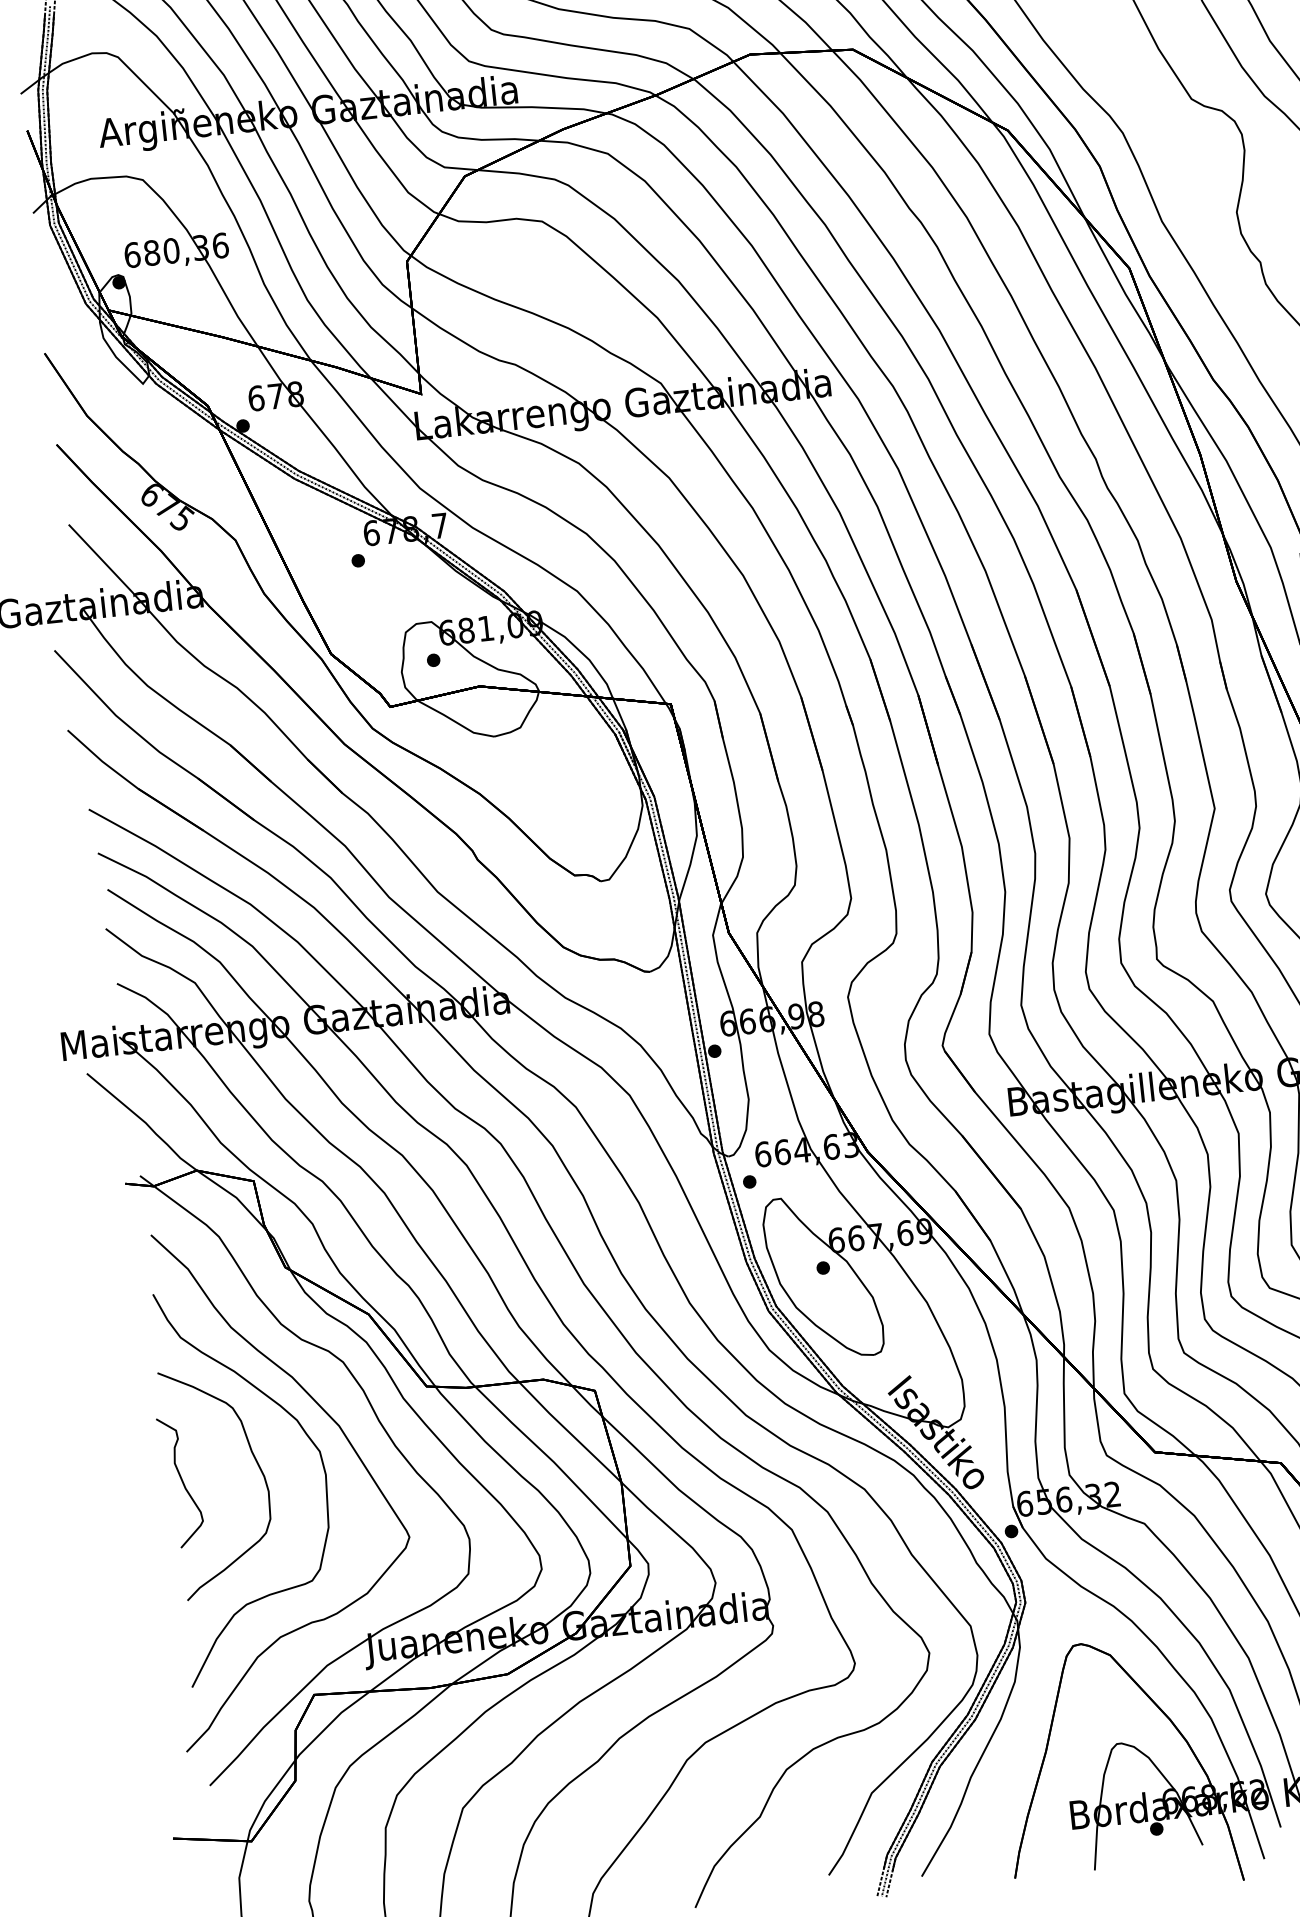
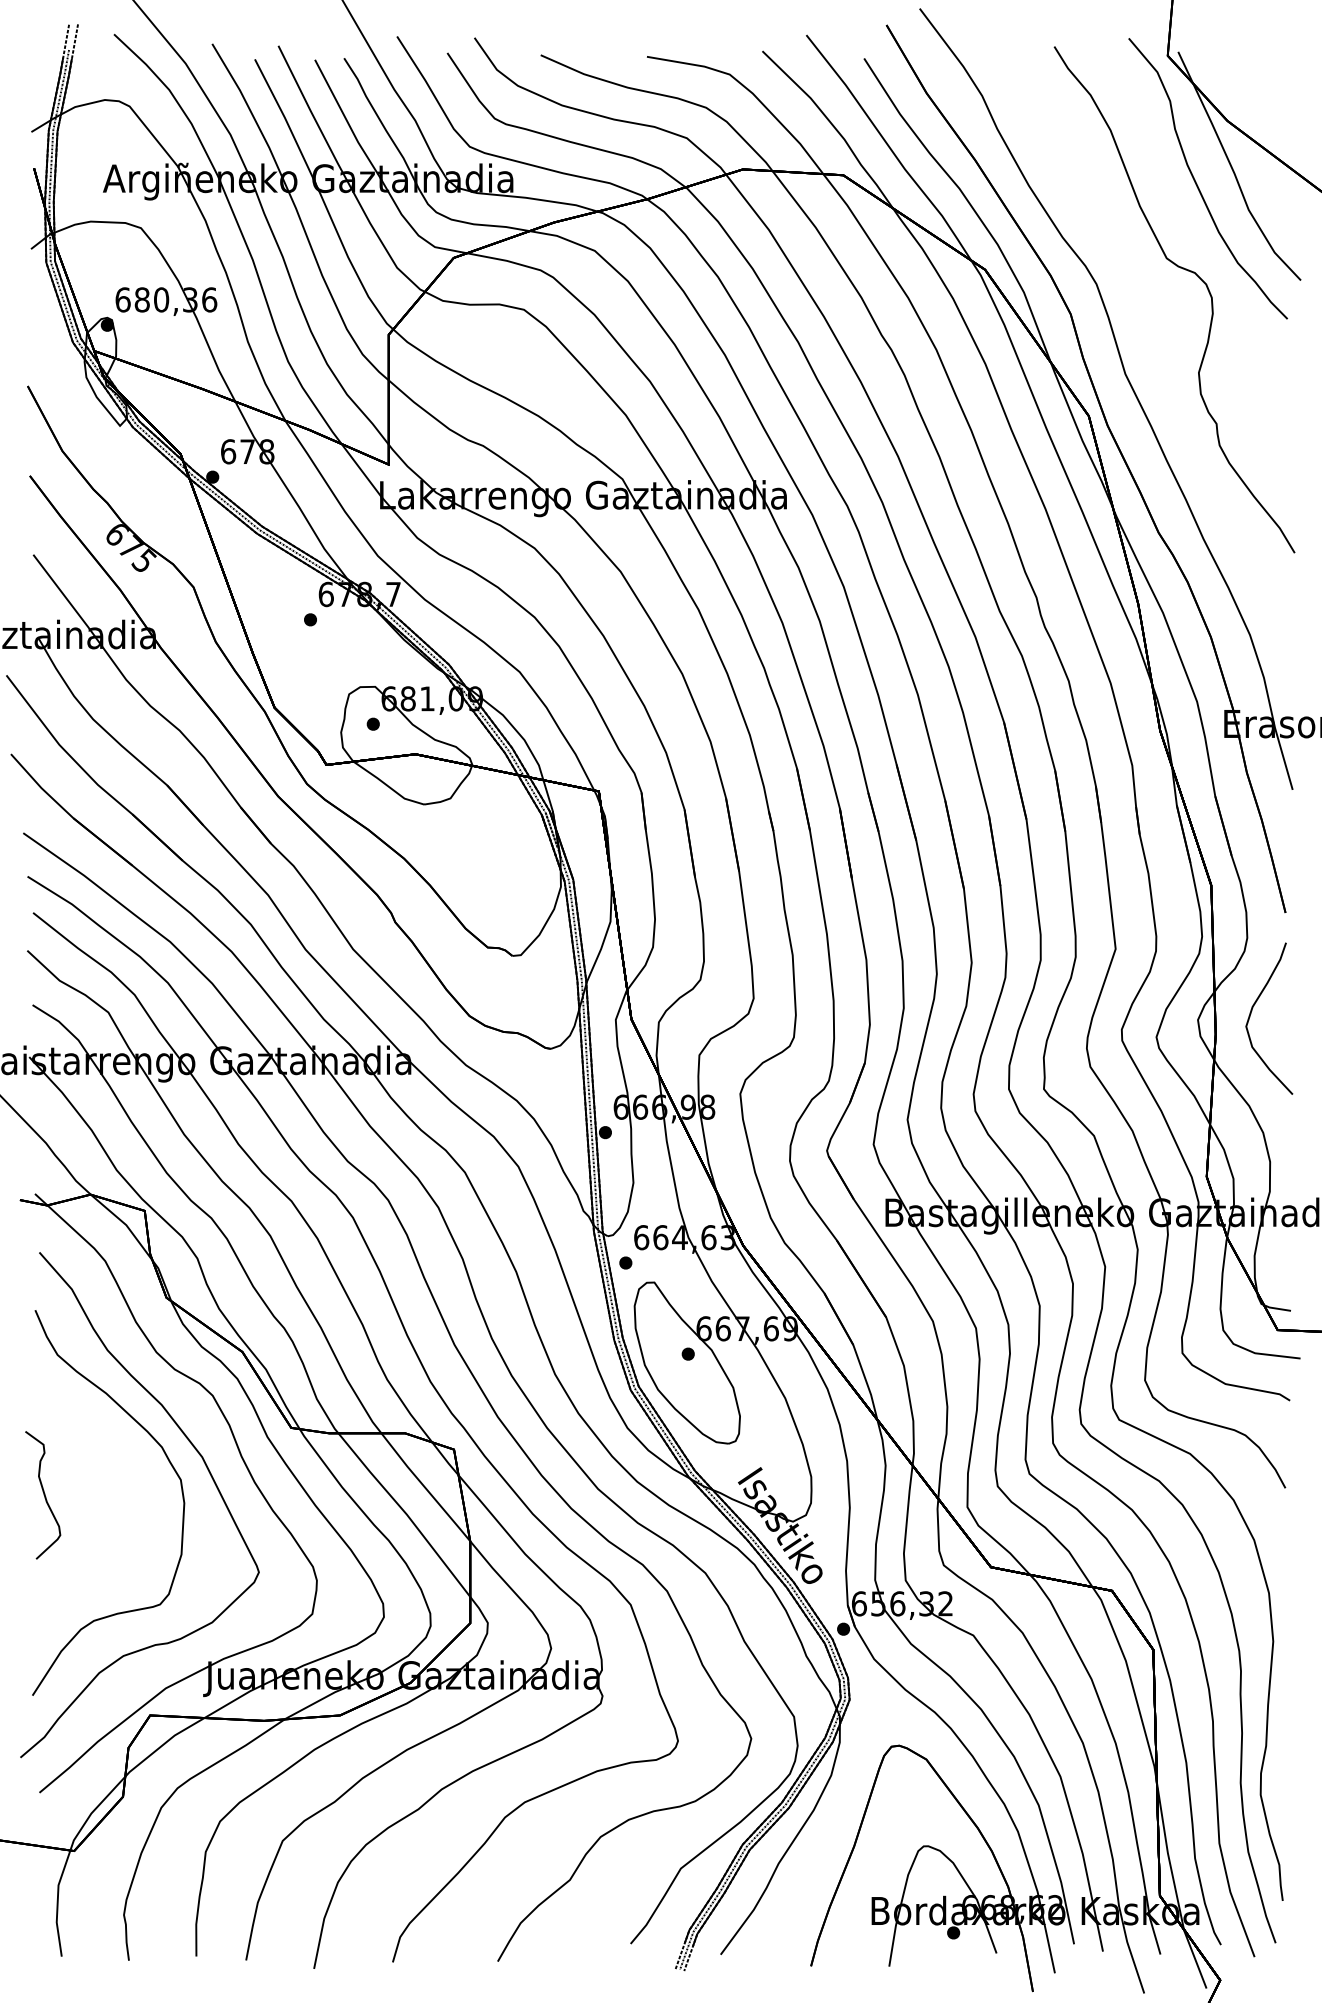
part: (255, 1462) -> (117, 1483), removed

